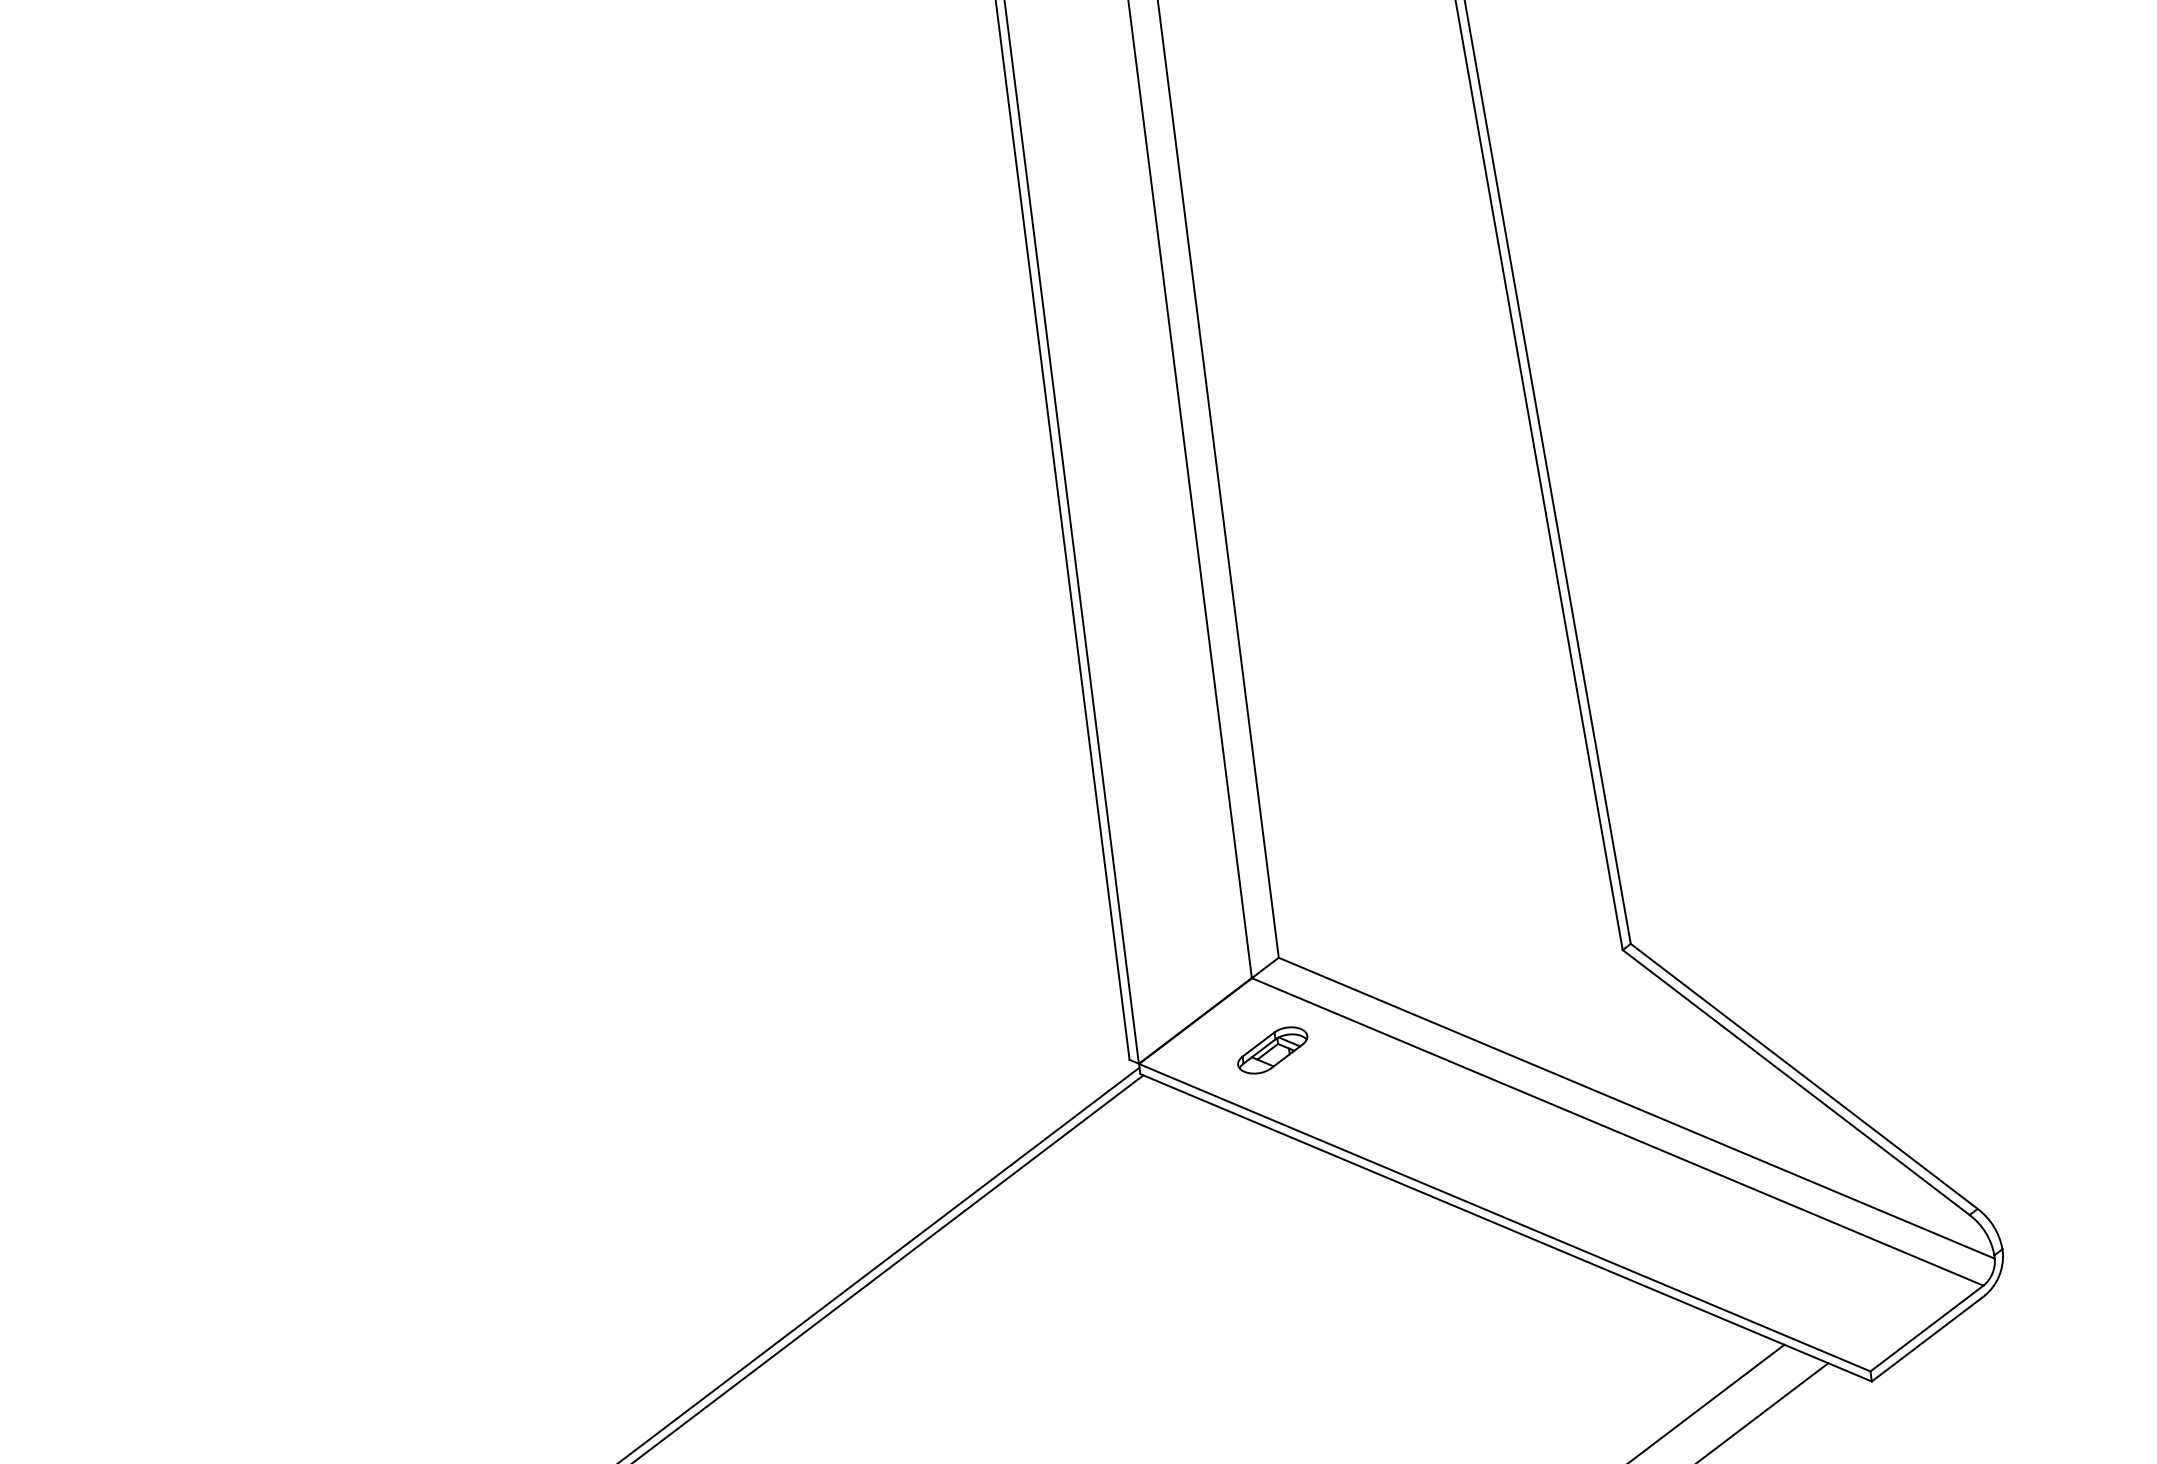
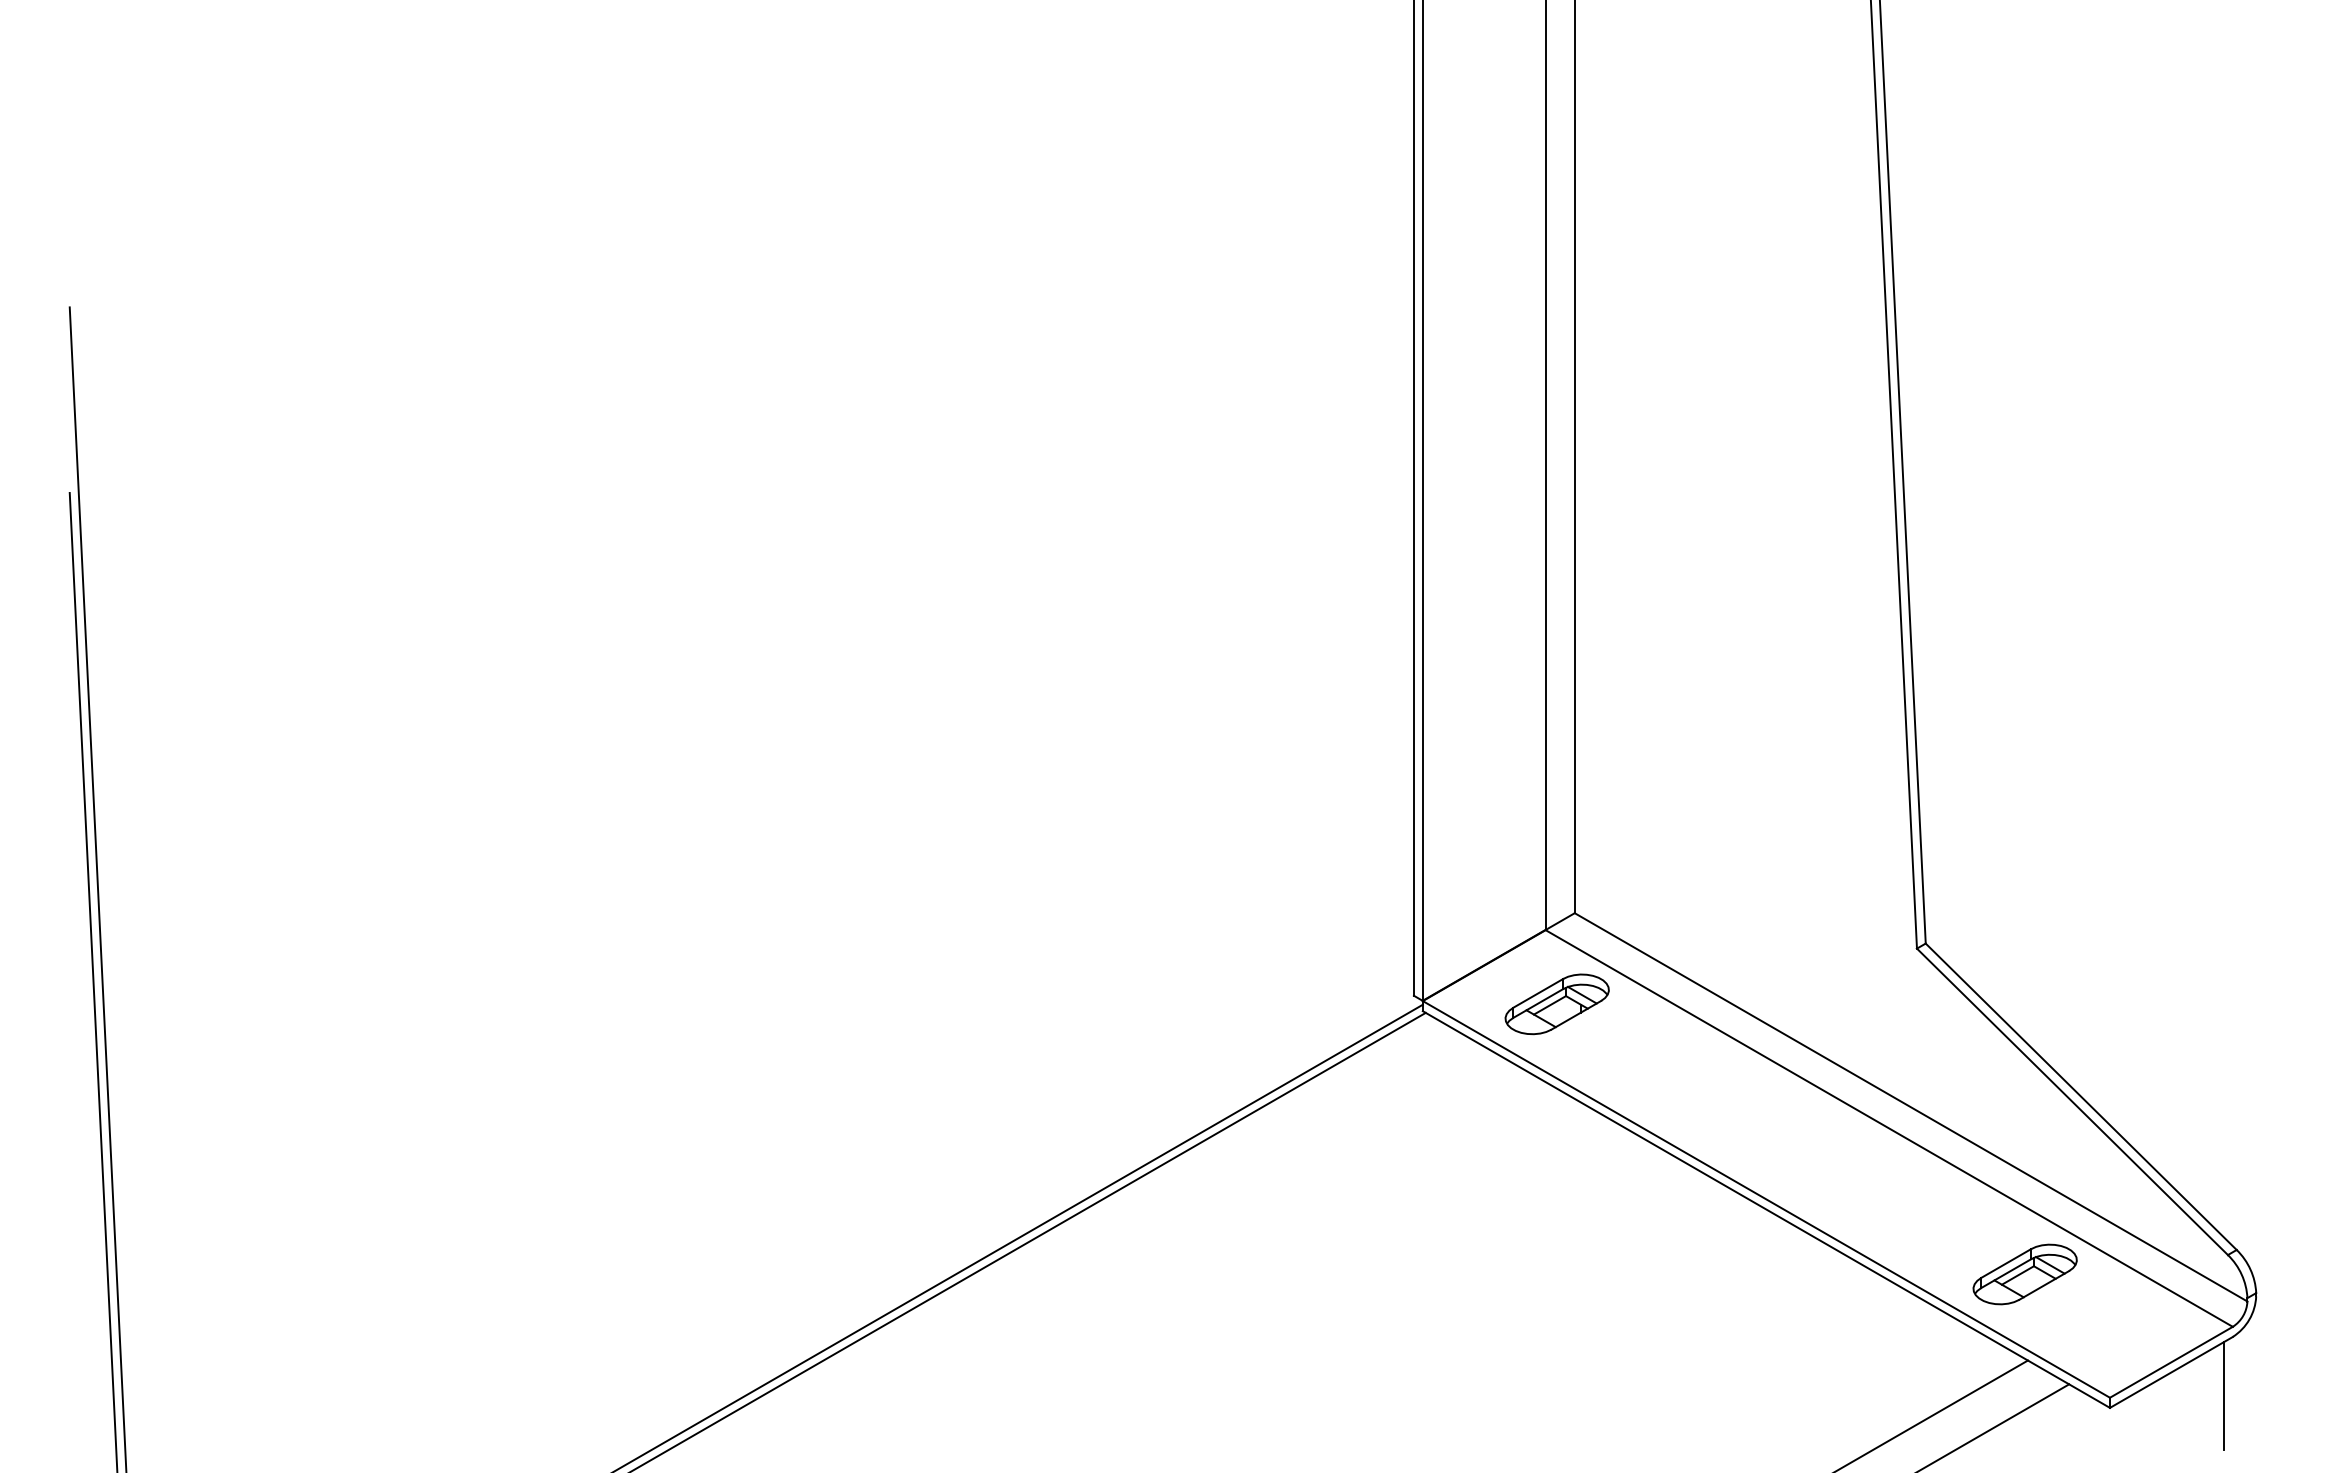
part: (1272, 1050) -> (1556, 1004), size x1.43
part: (1770, 1259) -> (2024, 1274), added
line: (1983, 1354) -> (2224, 1395), added

